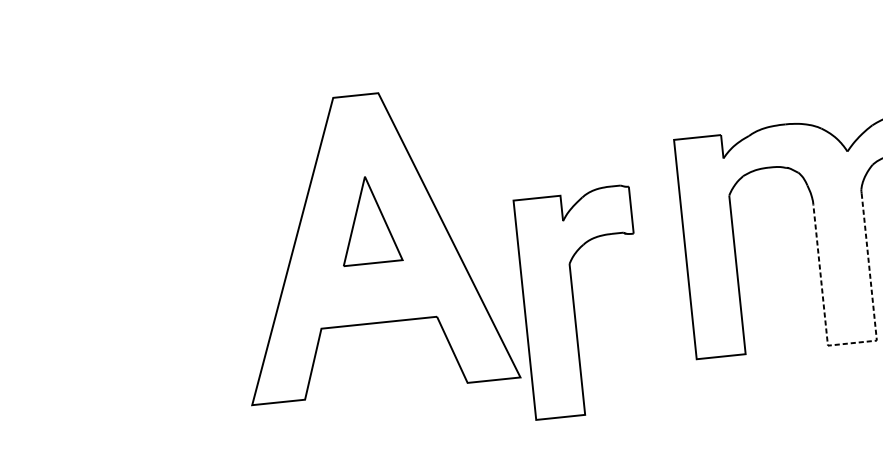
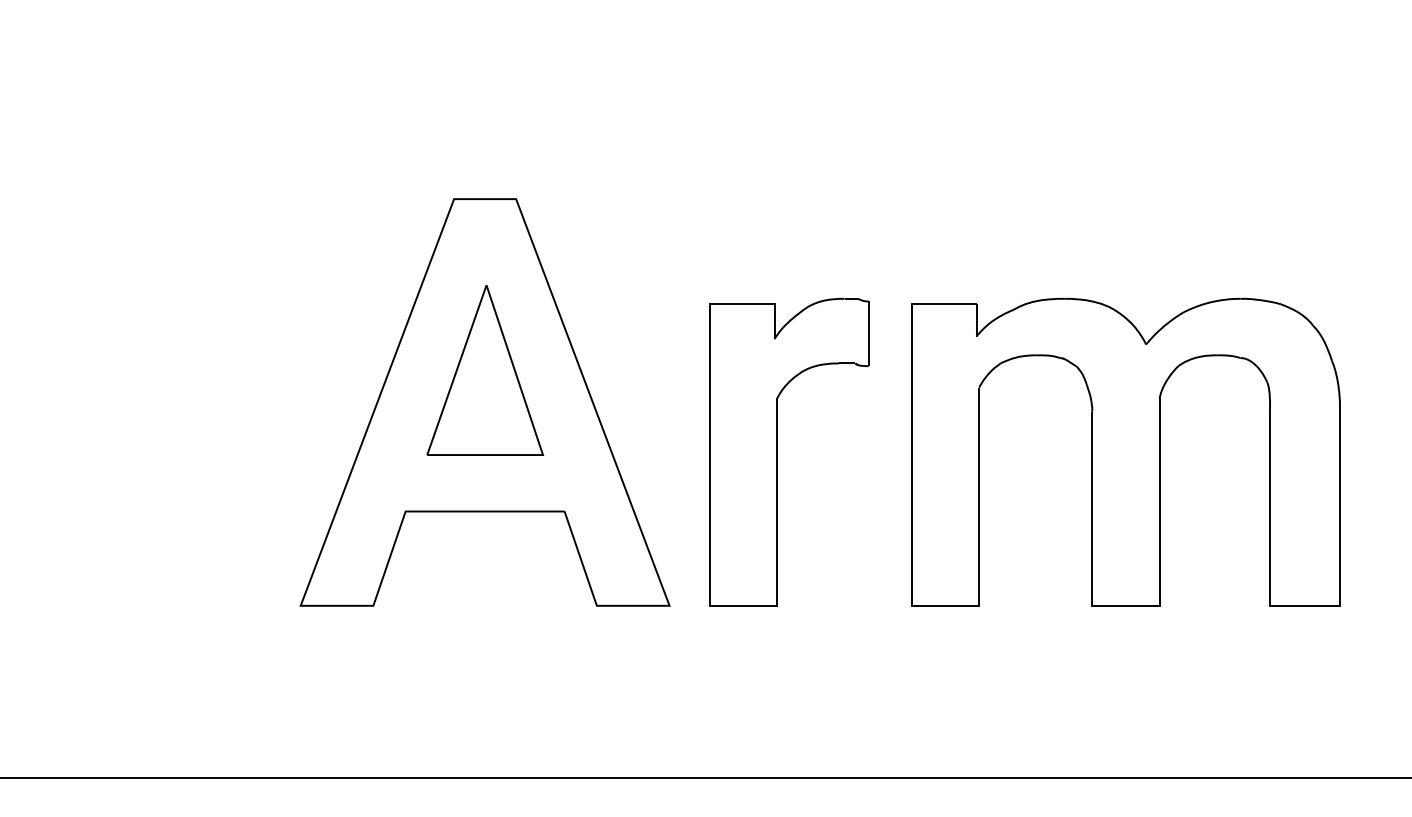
part: (368, 220) -> (485, 370), size x1.43
part: (573, 303) -> (777, 452), moved
line: (854, 342) -> (1129, 605), dashed -> solid

